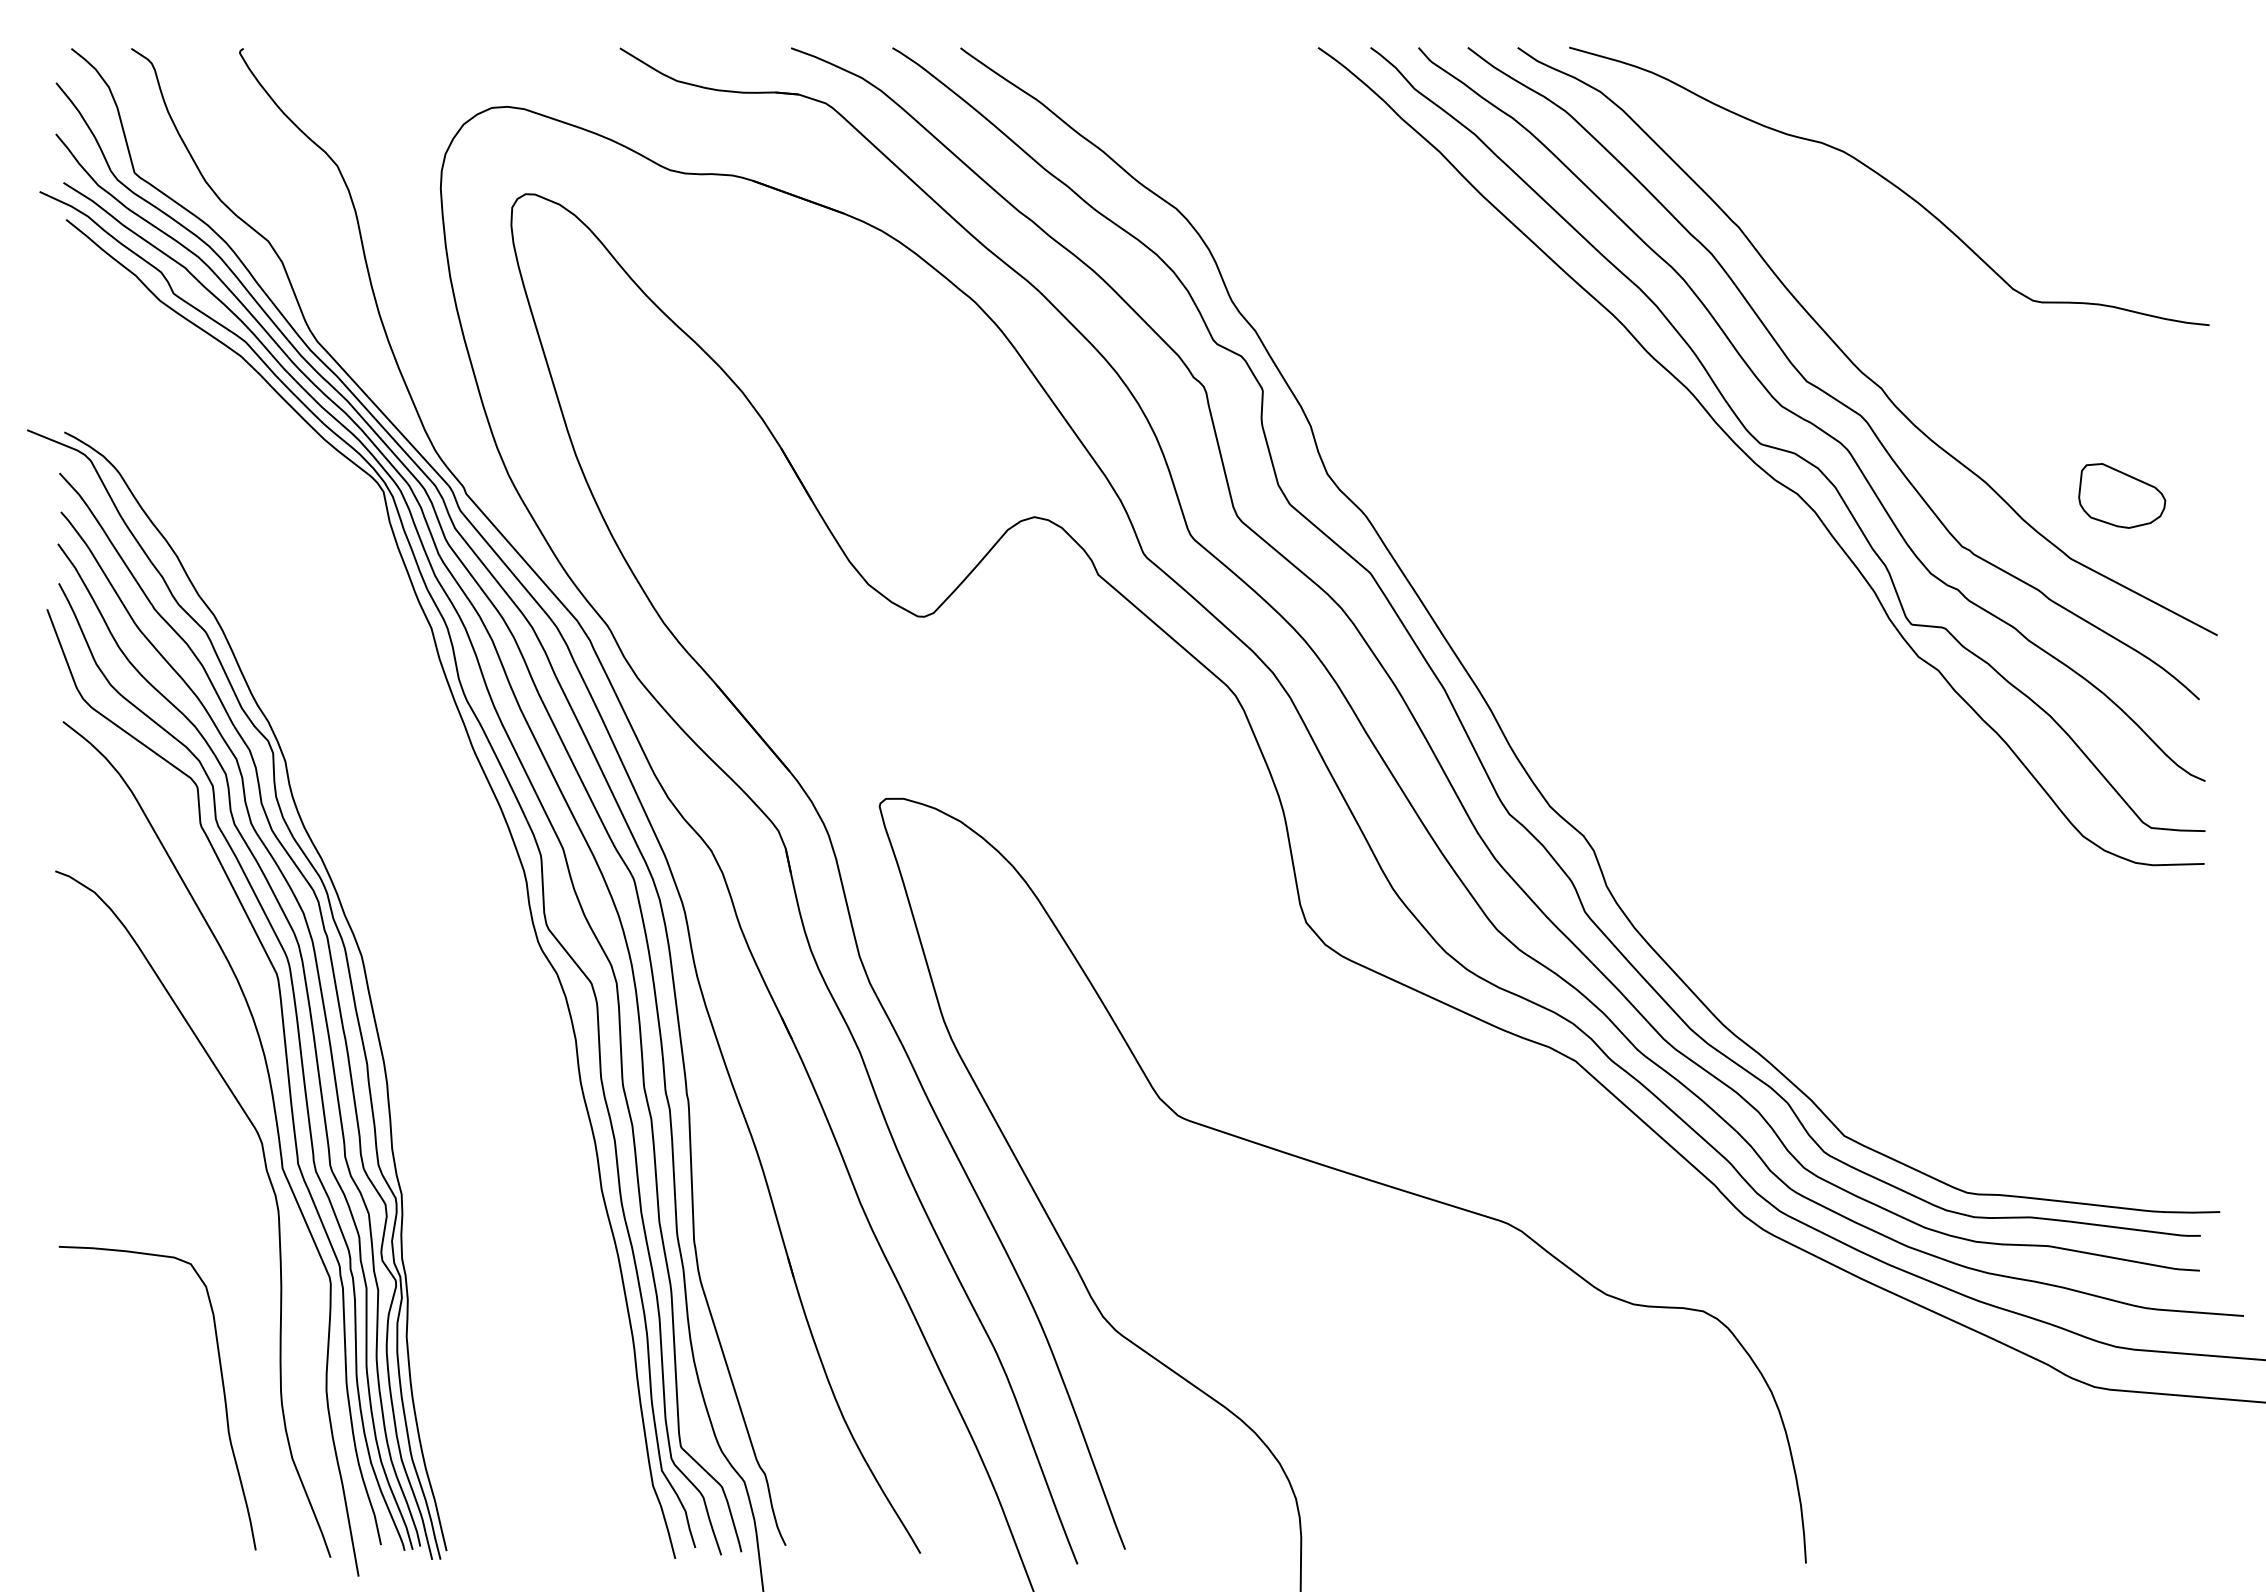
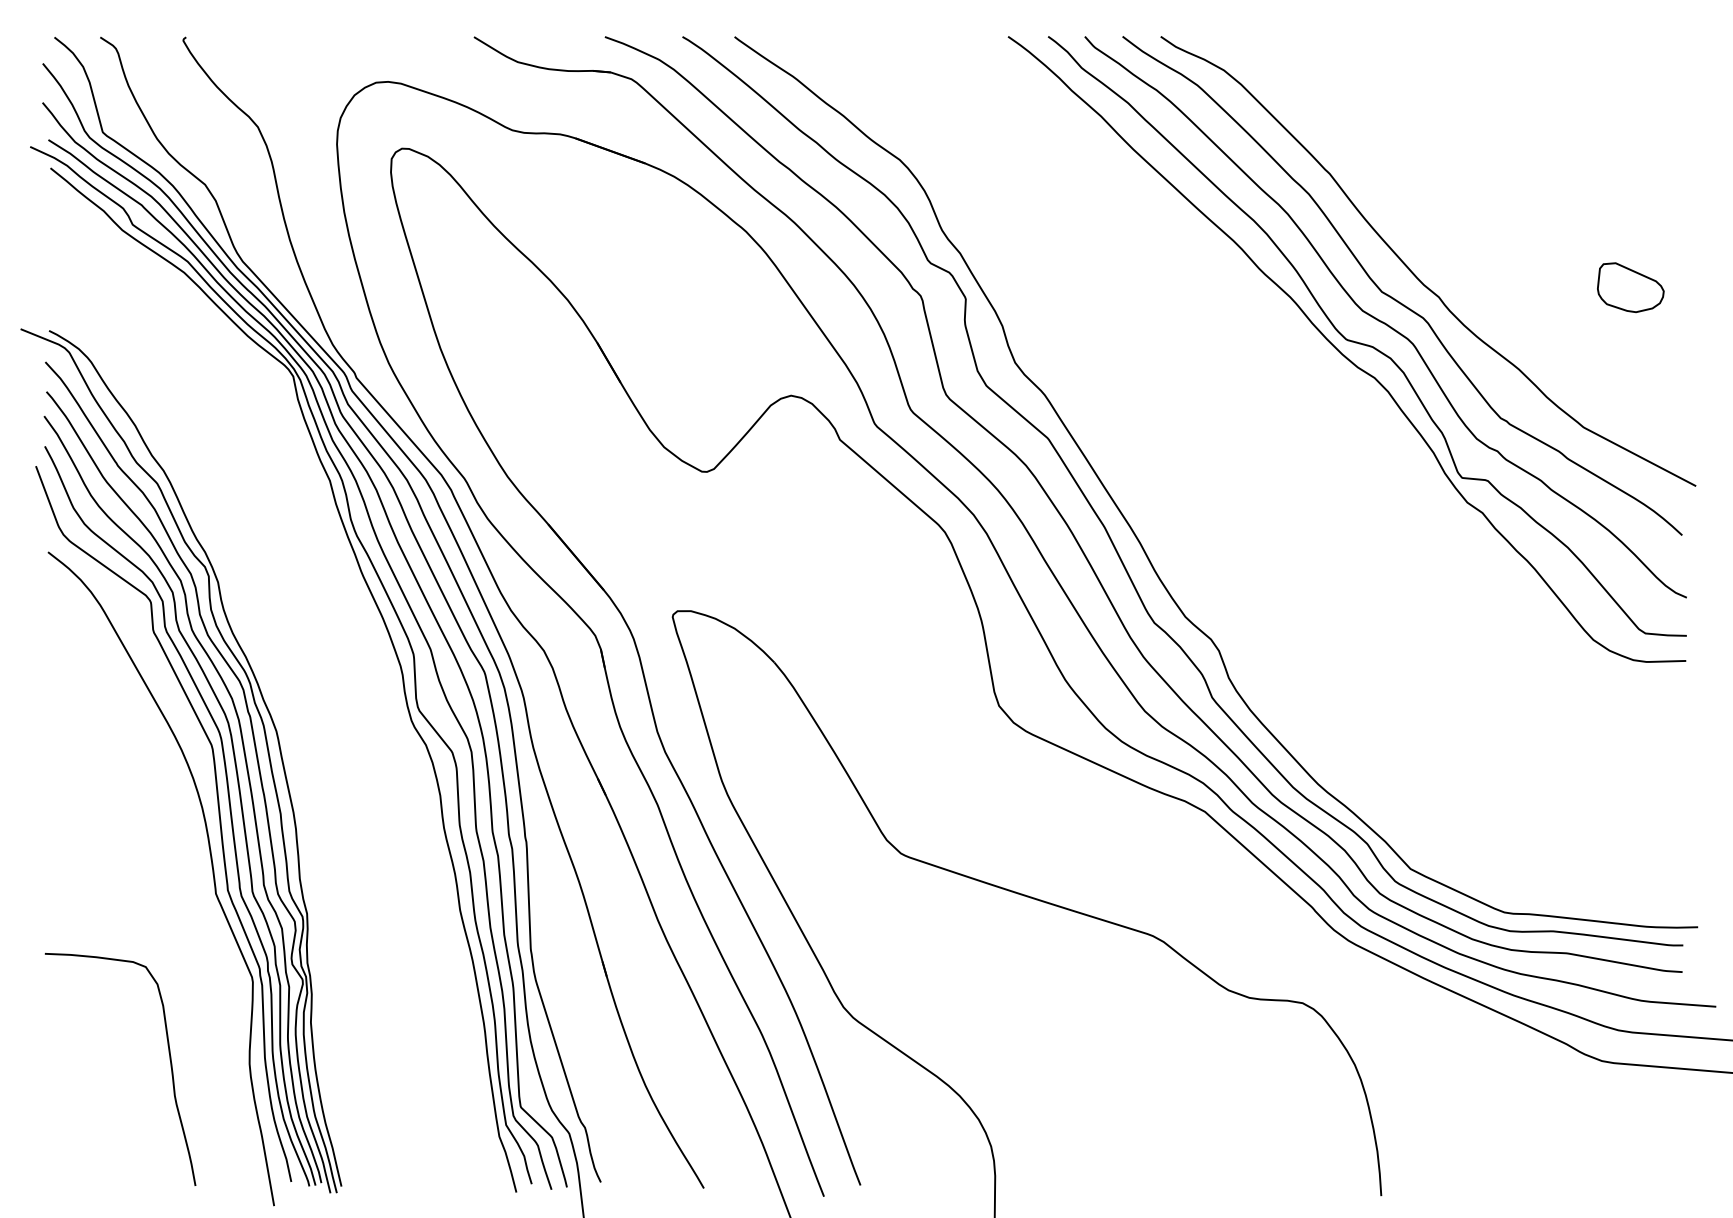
curve: (1890, 183) -> (1445, 140), removed
part: (2122, 495) -> (1631, 287), moved
curve: (271, 1187) -> (207, 908), removed

